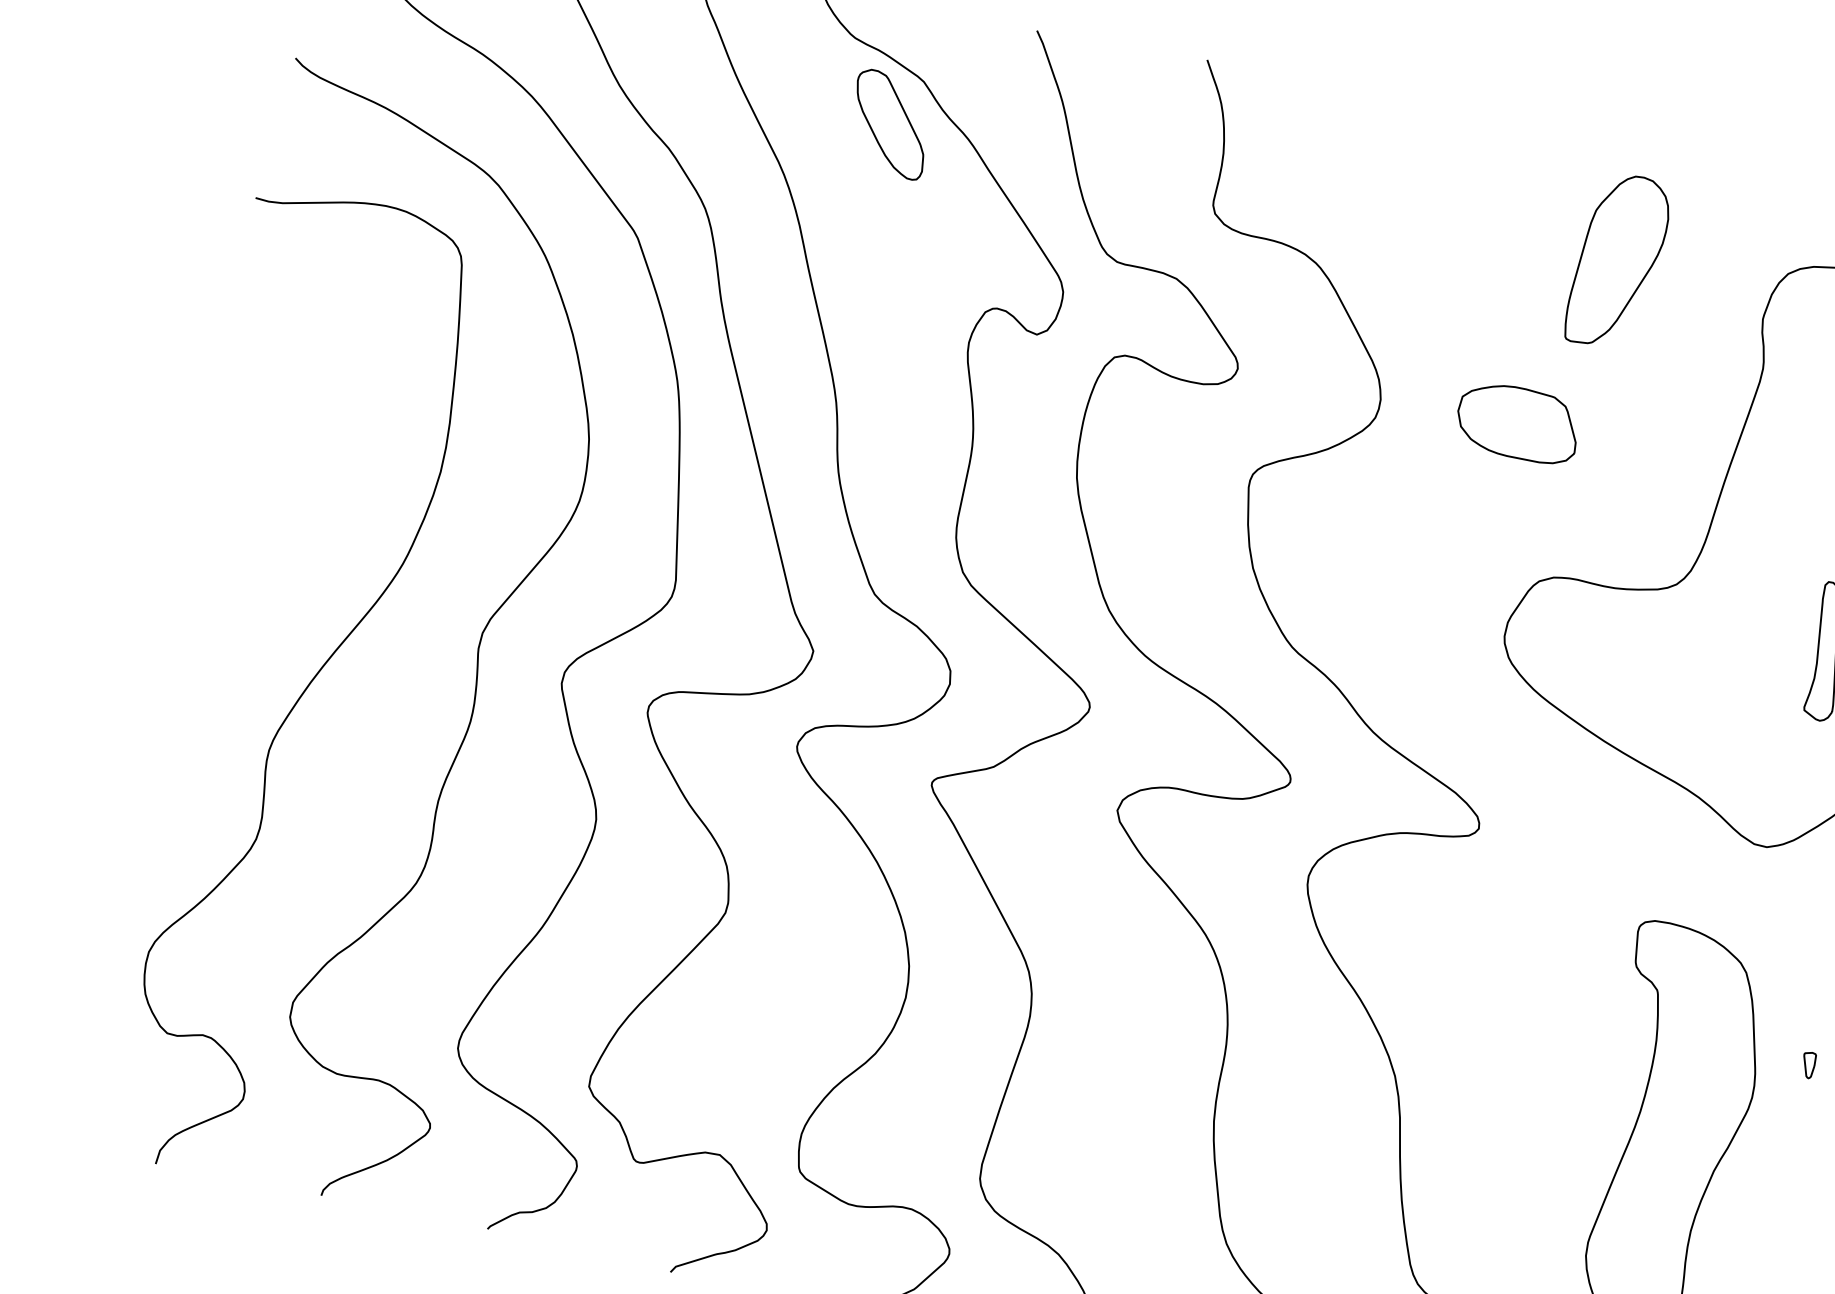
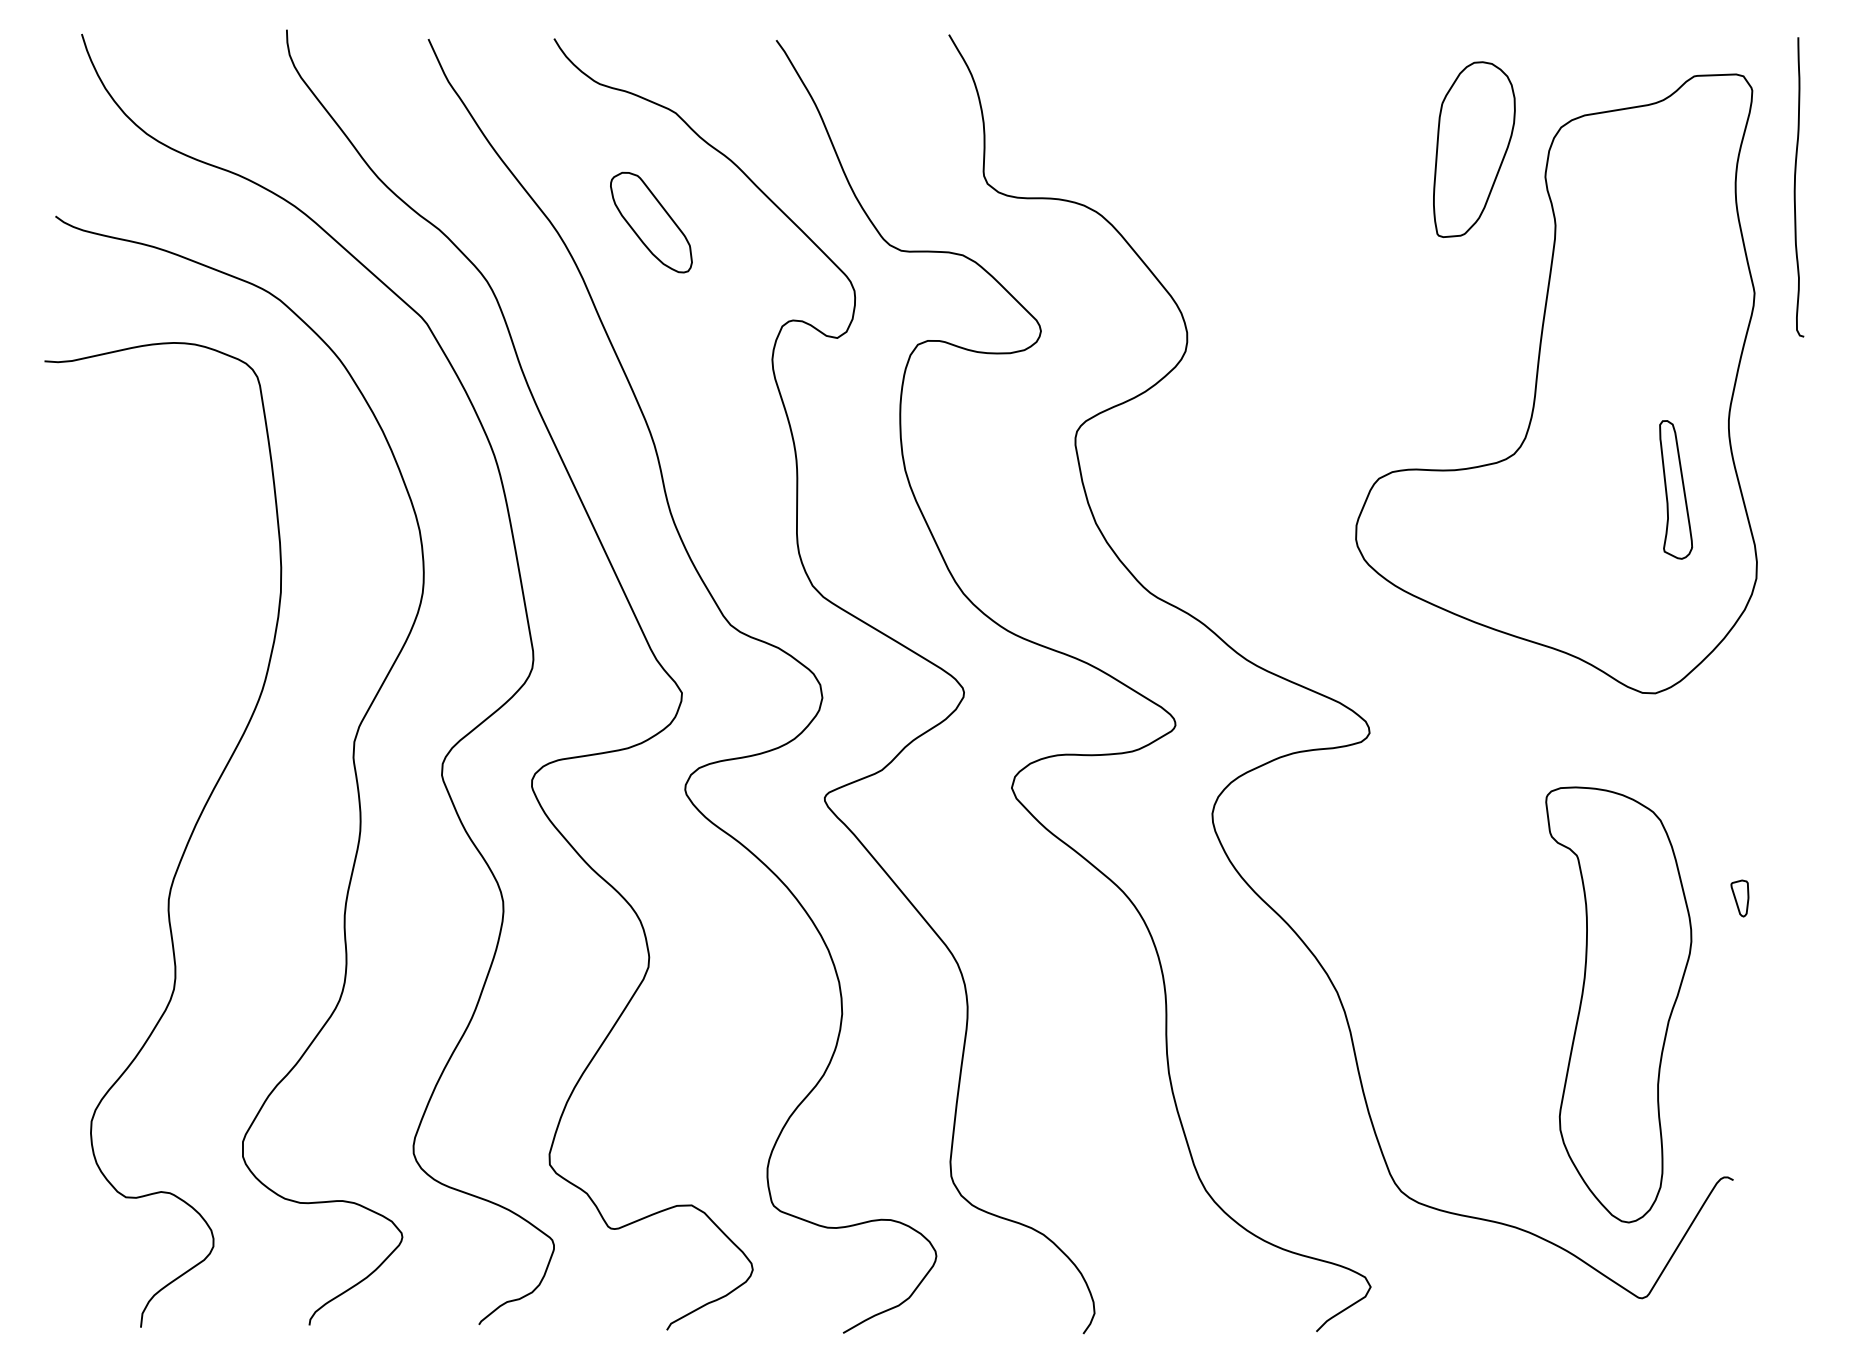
part: (890, 124) -> (651, 222), moved
part: (1618, 261) -> (1474, 149), moved
part: (1518, 422) -> (1326, 327), removed
part: (1807, 1065) -> (1739, 898), size x1.4

